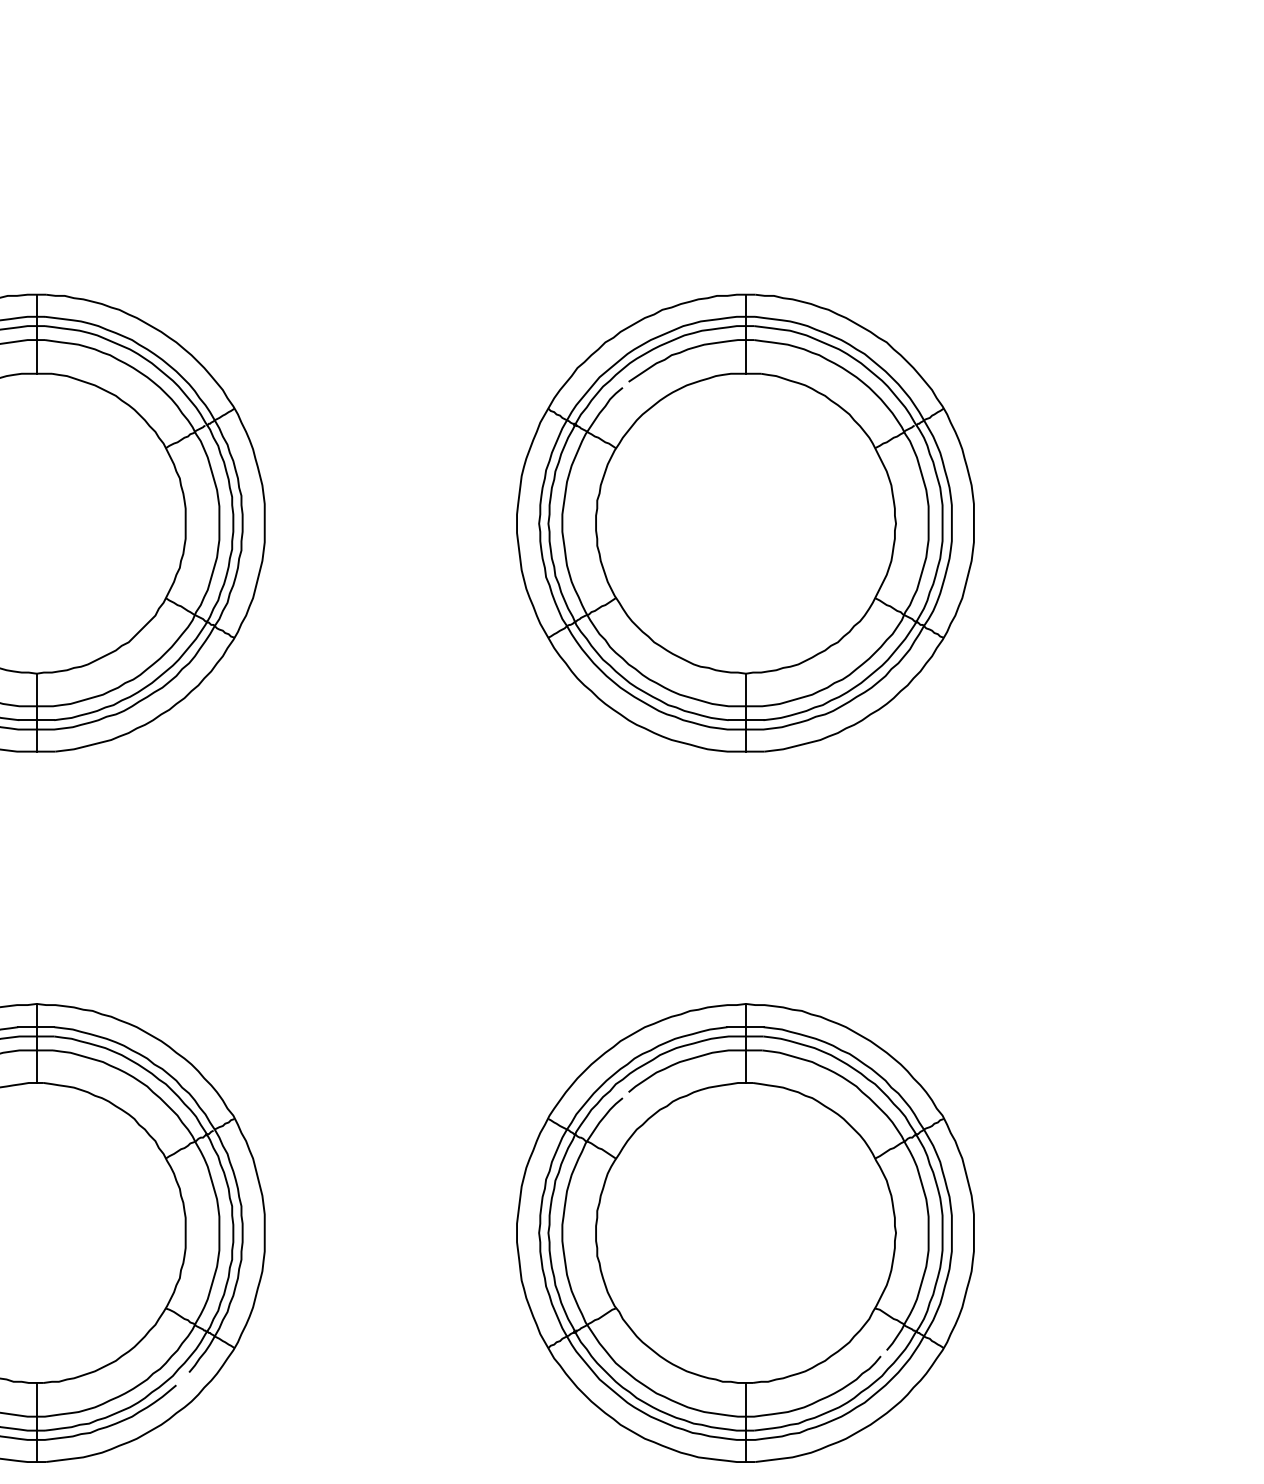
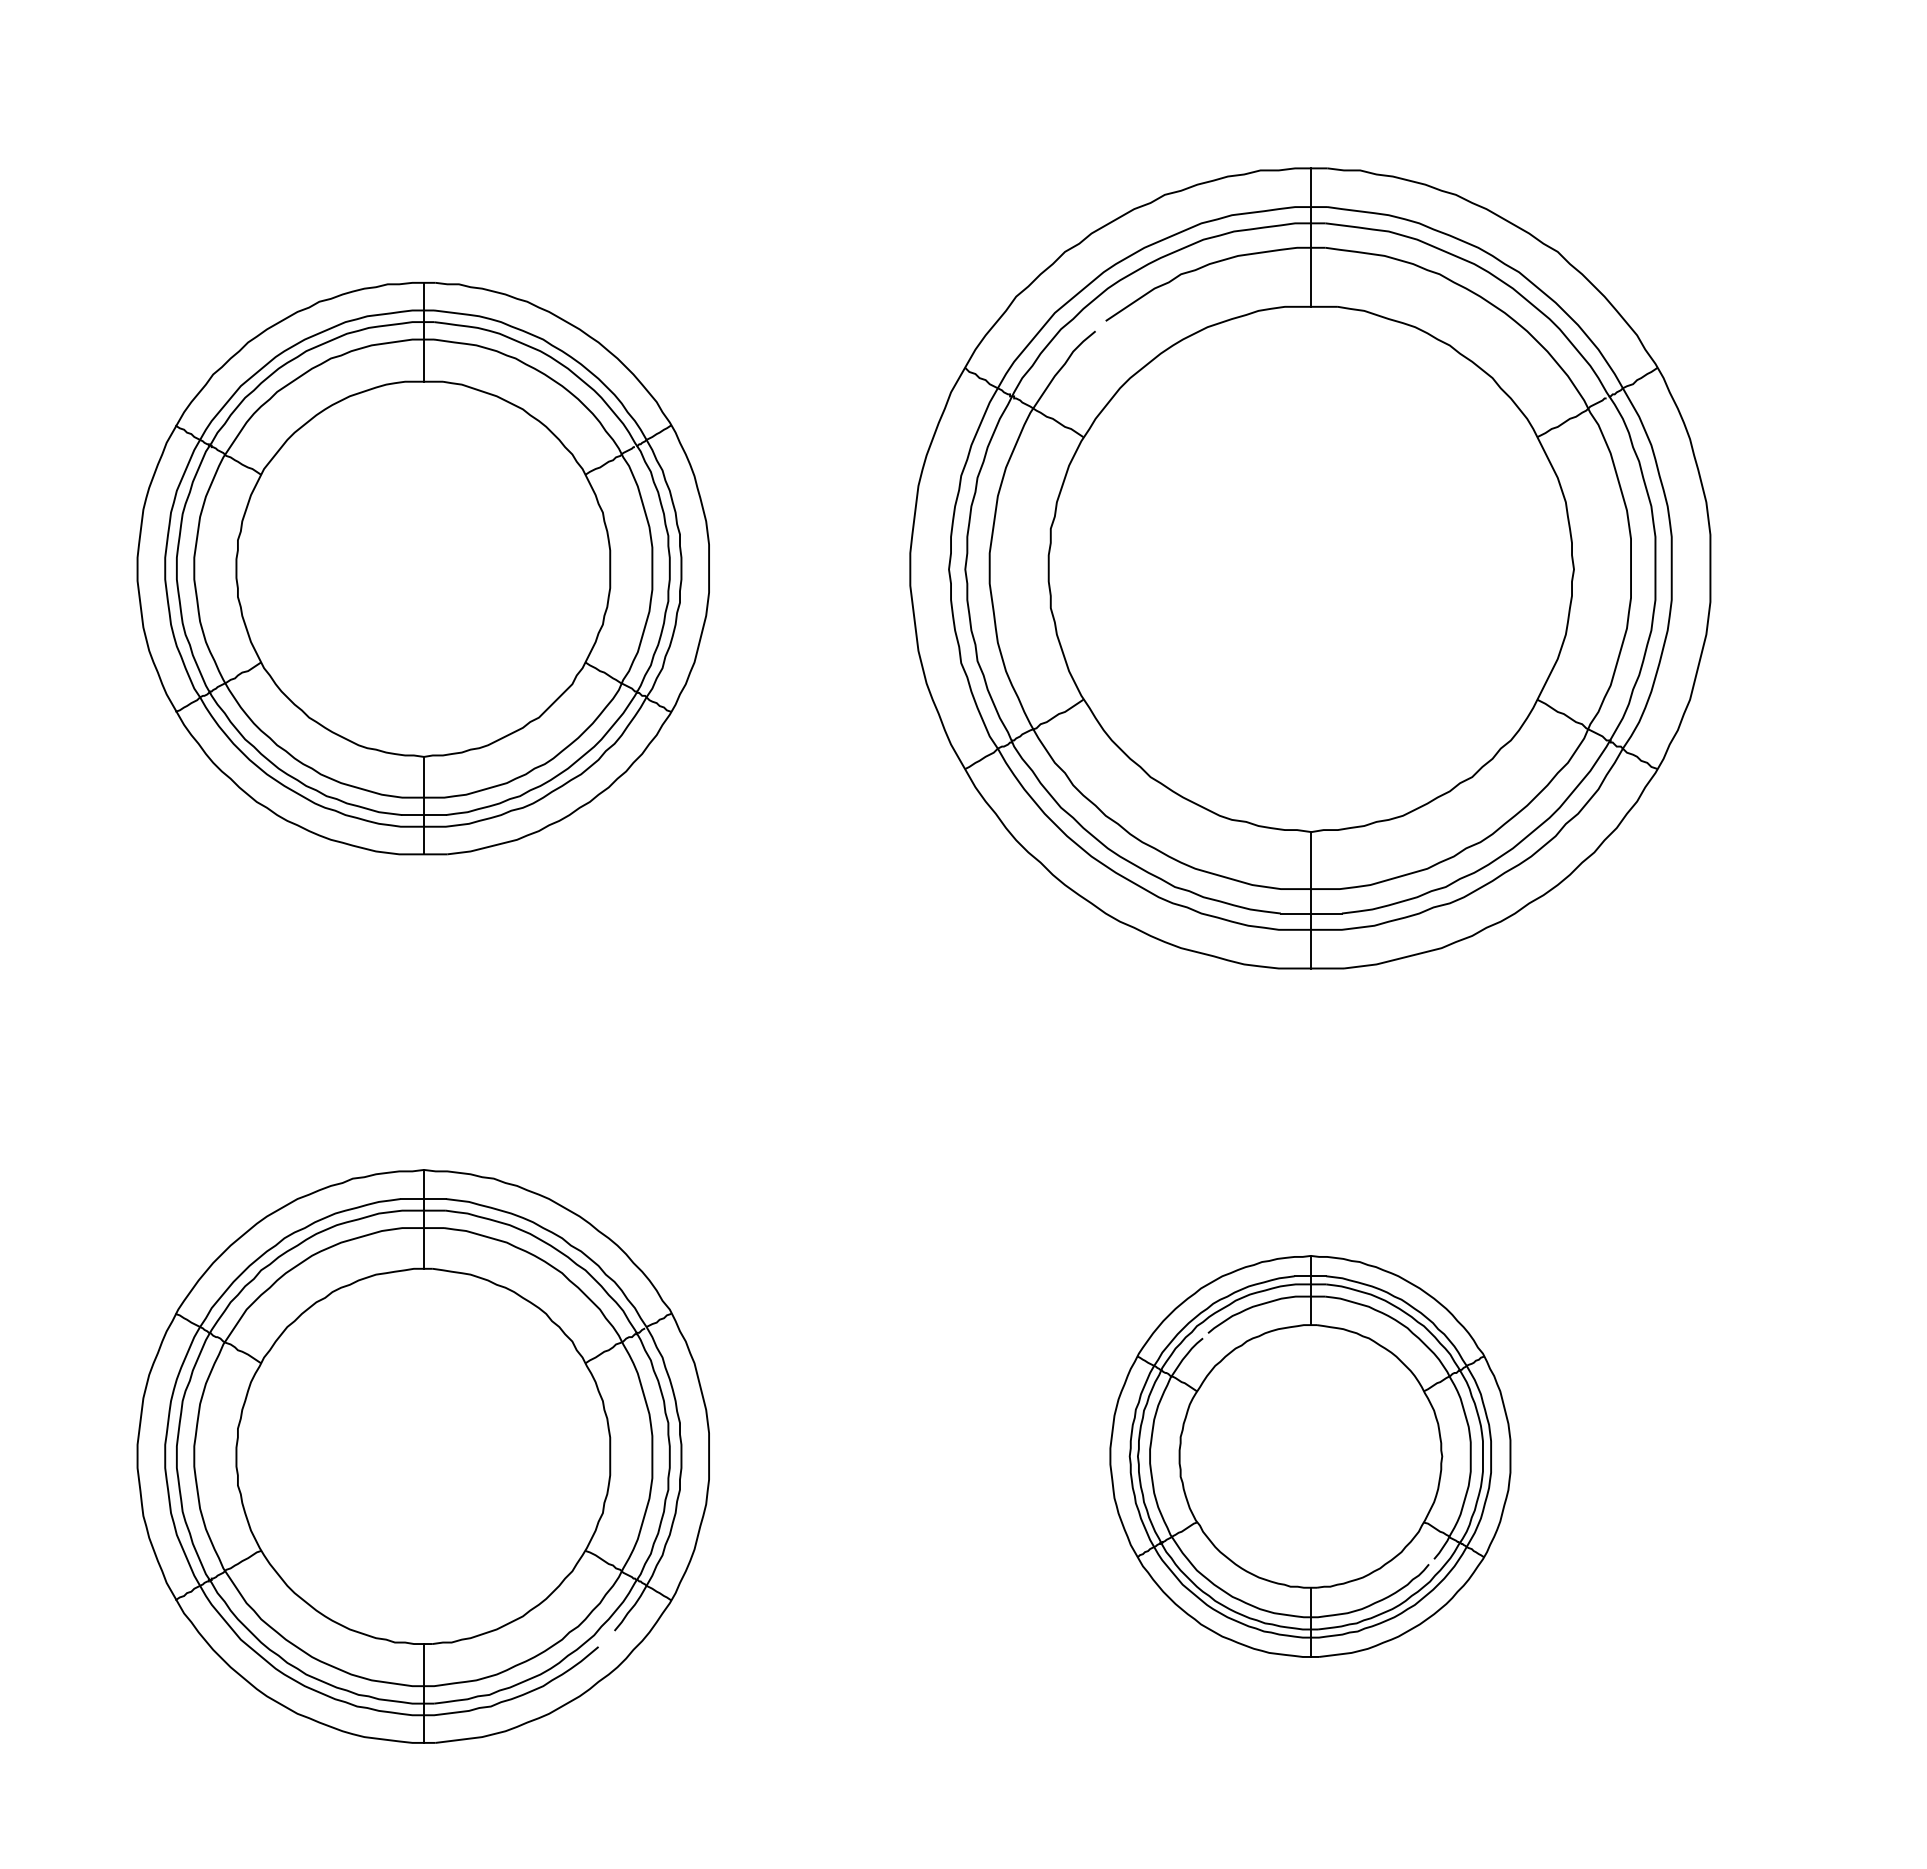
part: (745, 523) -> (1310, 568), size x1.4
part: (745, 1233) -> (1310, 1456), size x0.7

